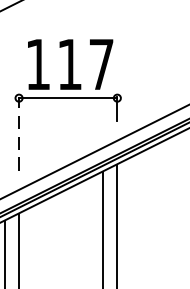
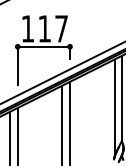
line: (18, 133) -> (17, 65), dashed -> solid

